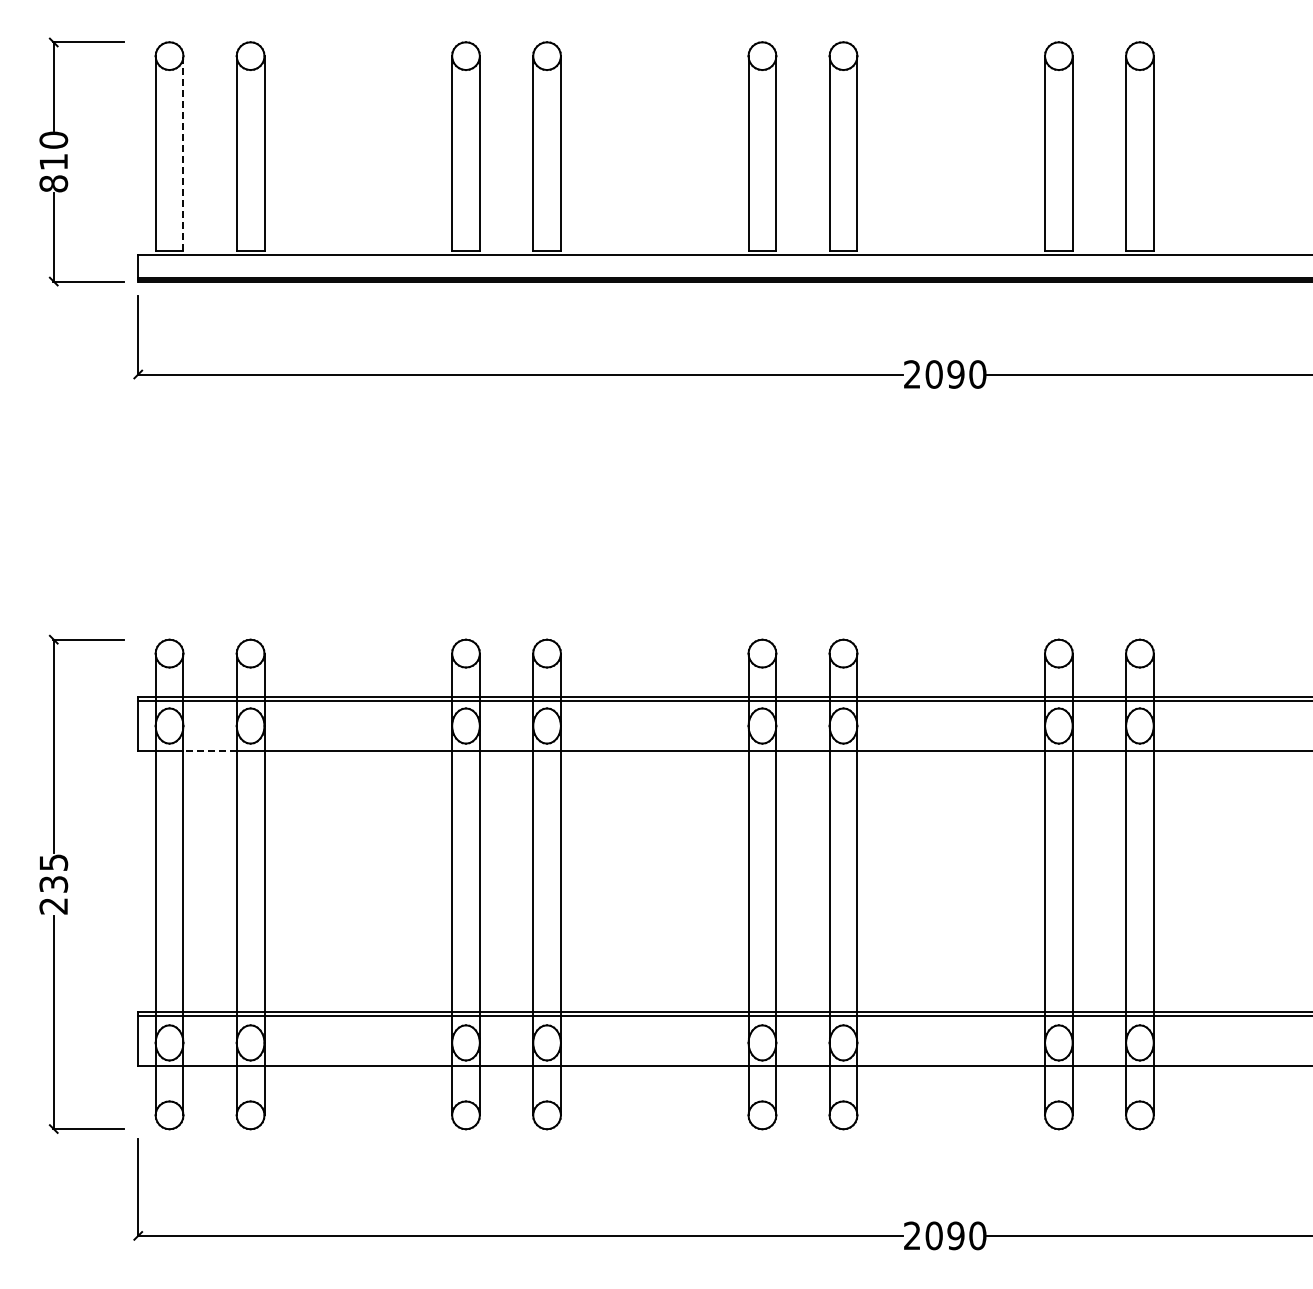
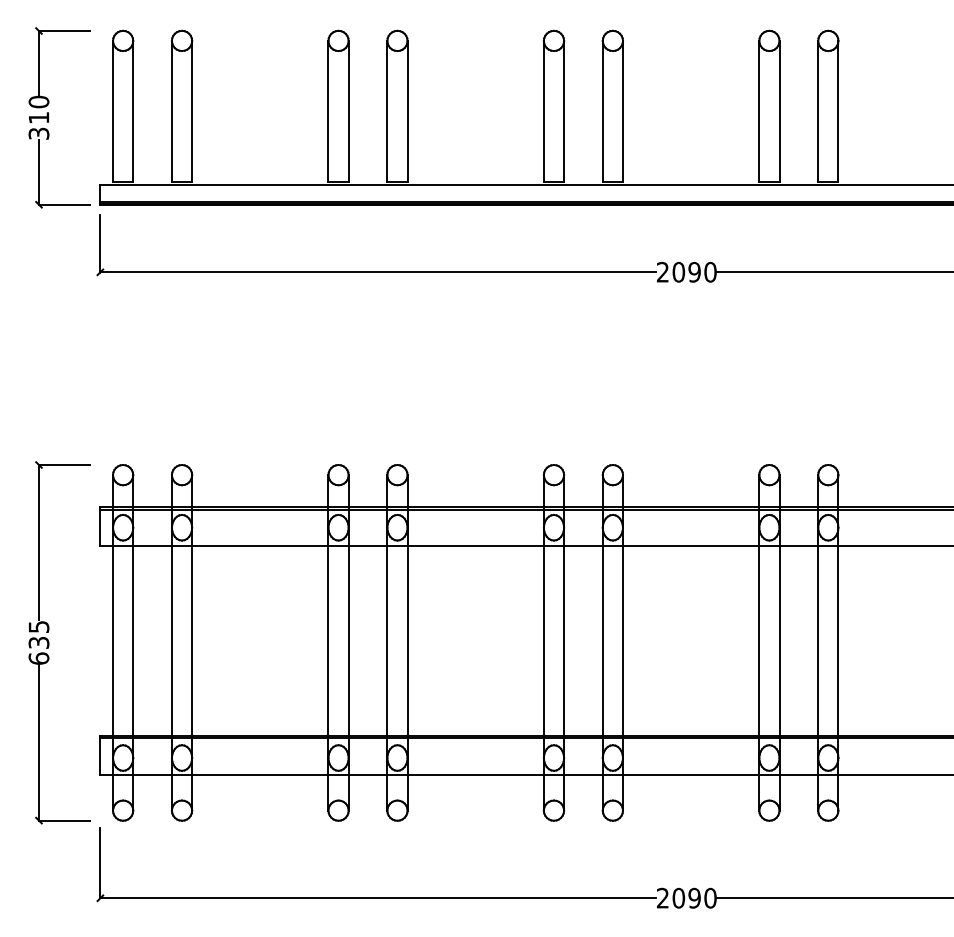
line: (183, 152) -> (133, 110), dashed -> solid
text: (53, 183) -> (38, 133), 810 -> 310
line: (210, 751) -> (152, 546), dashed -> solid
text: (53, 905) -> (38, 658), 235 -> 635

